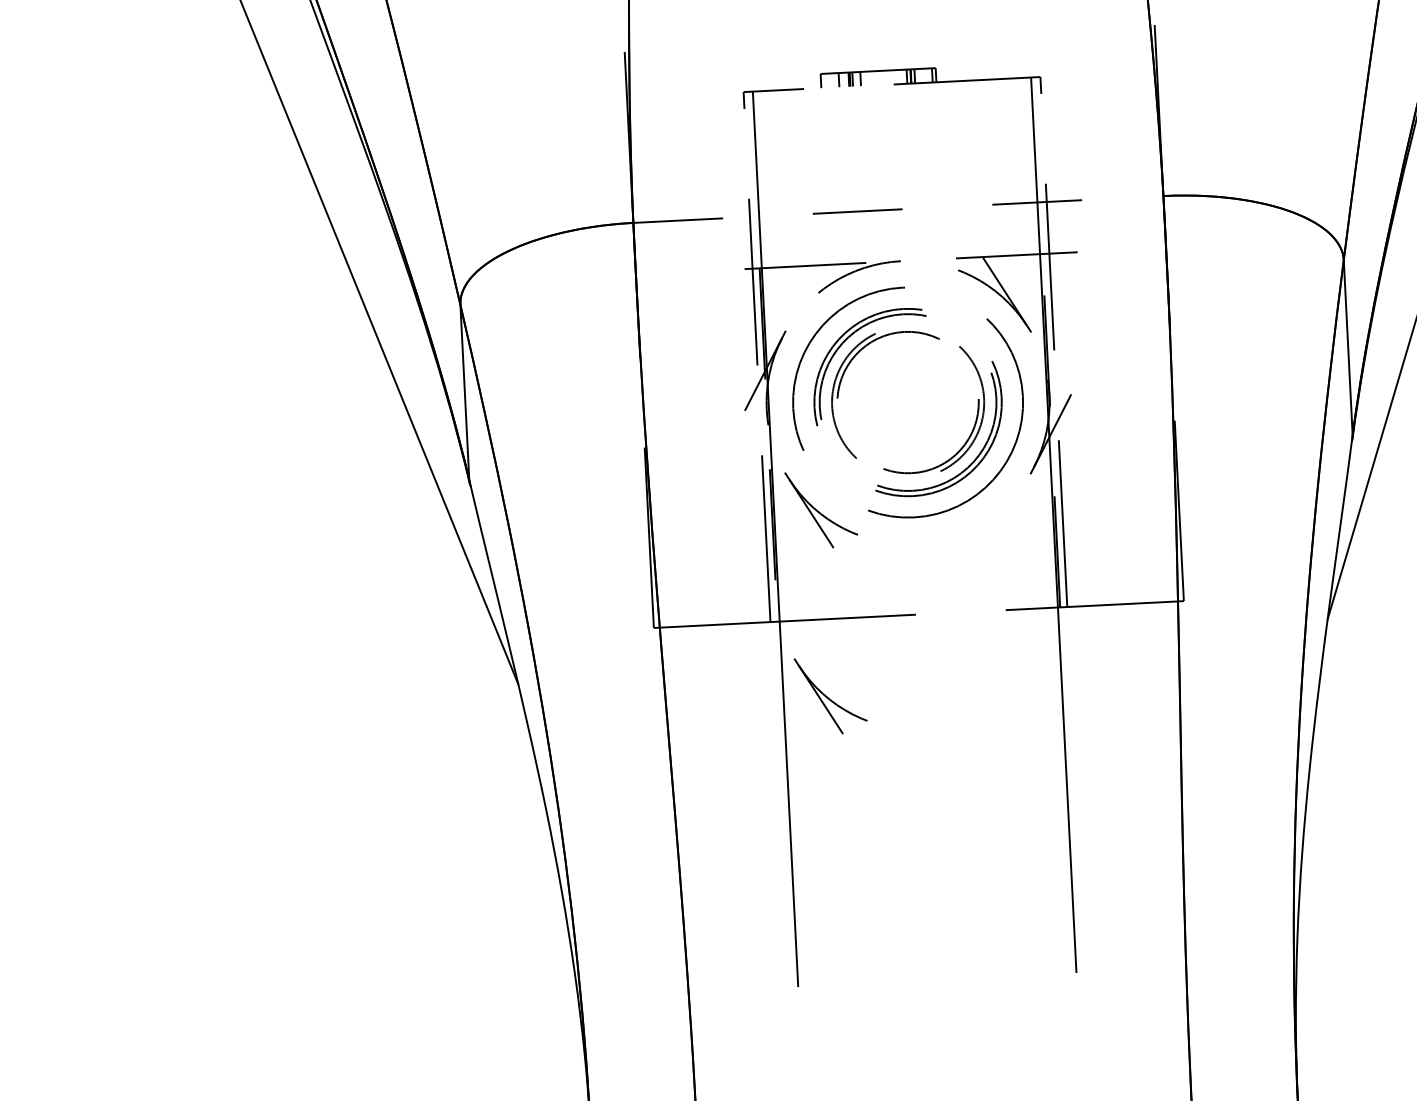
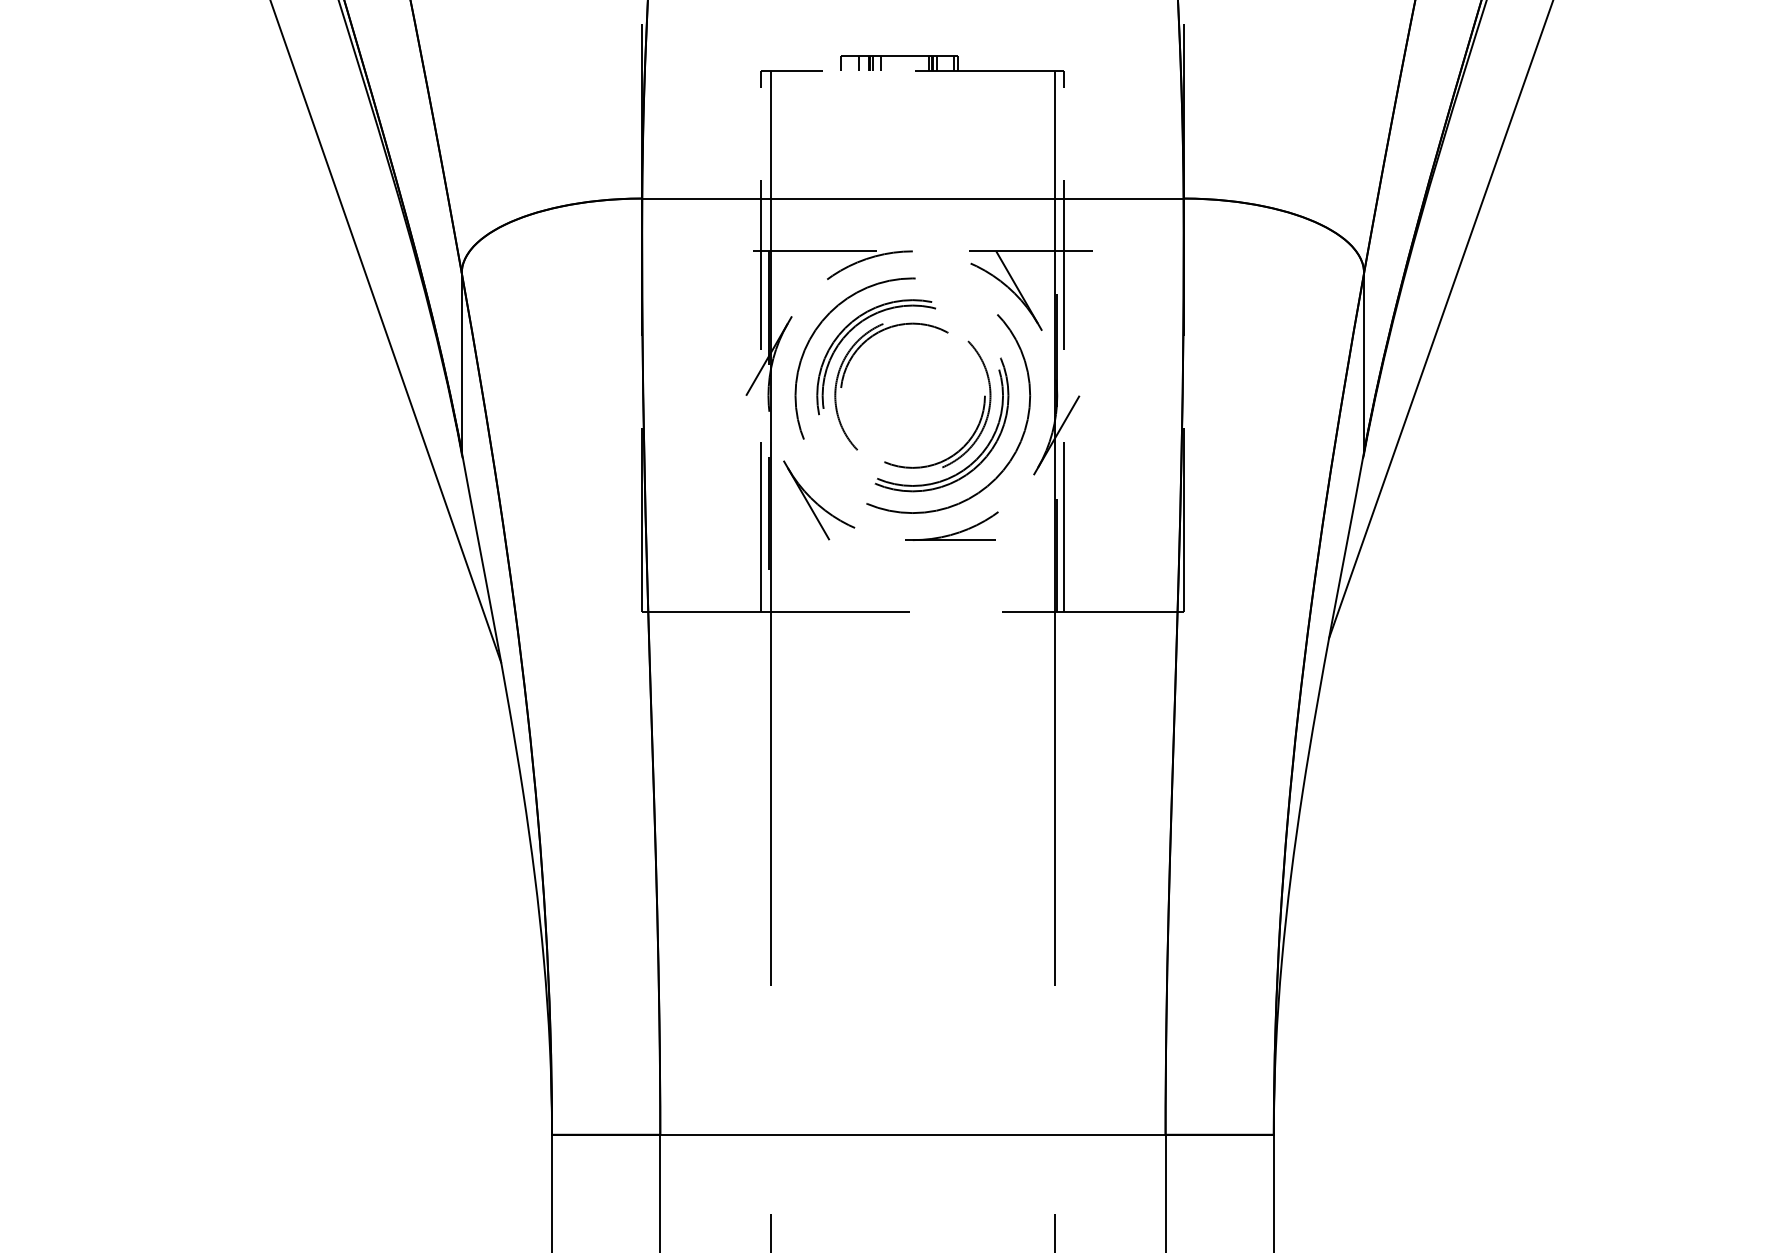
line: (897, 209) -> (912, 198), dashed -> solid
part: (952, 535) -> (951, 533), added
part: (831, 695) -> (819, 690), removed

